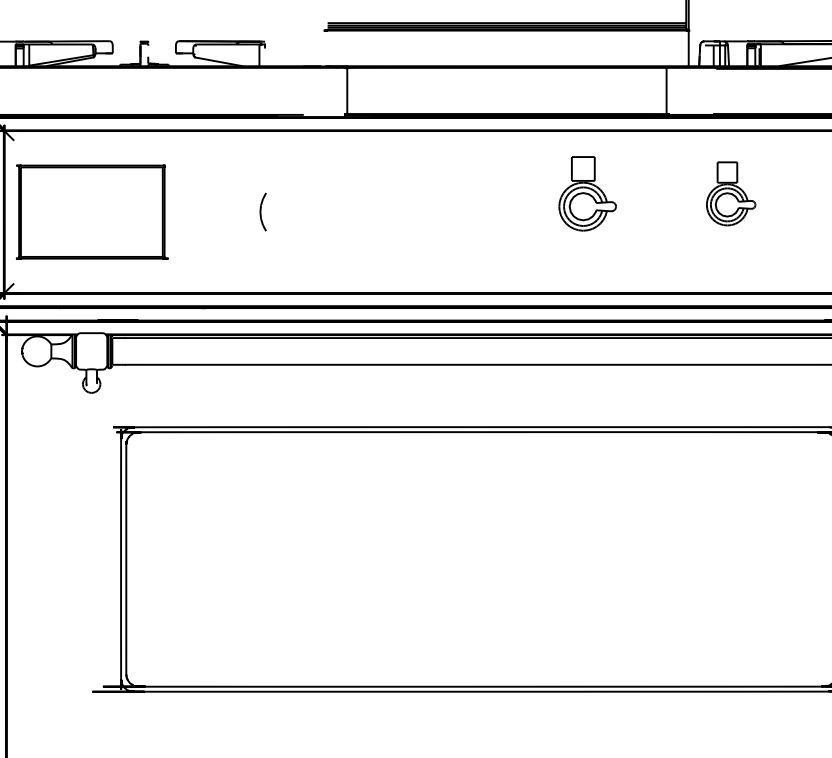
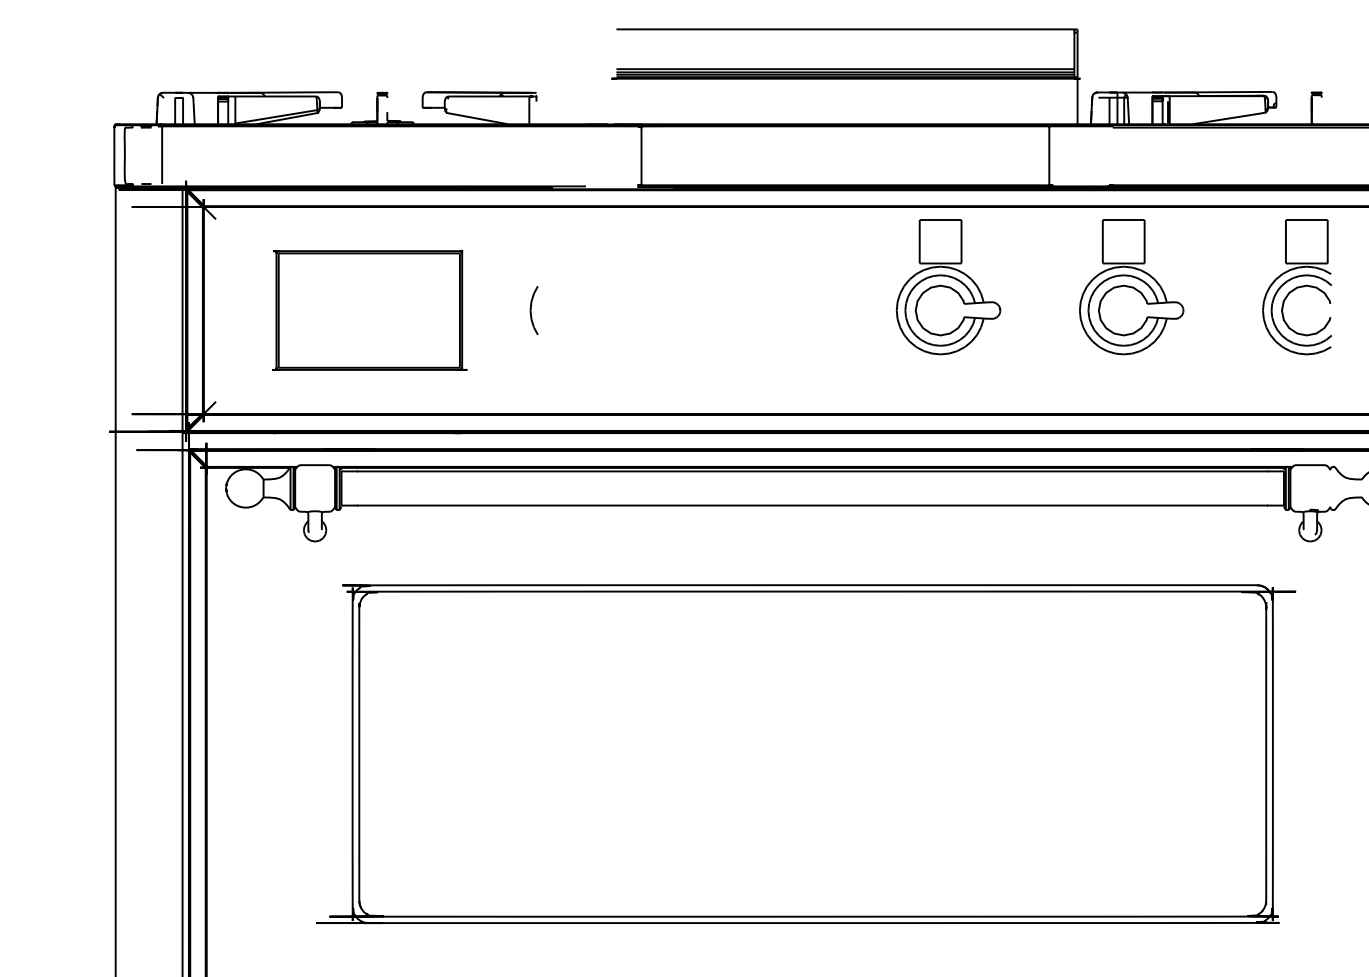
part: (587, 194) -> (948, 287), size x1.43
part: (730, 194) -> (1131, 287), size x1.67
part: (92, 212) -> (369, 310), moved

